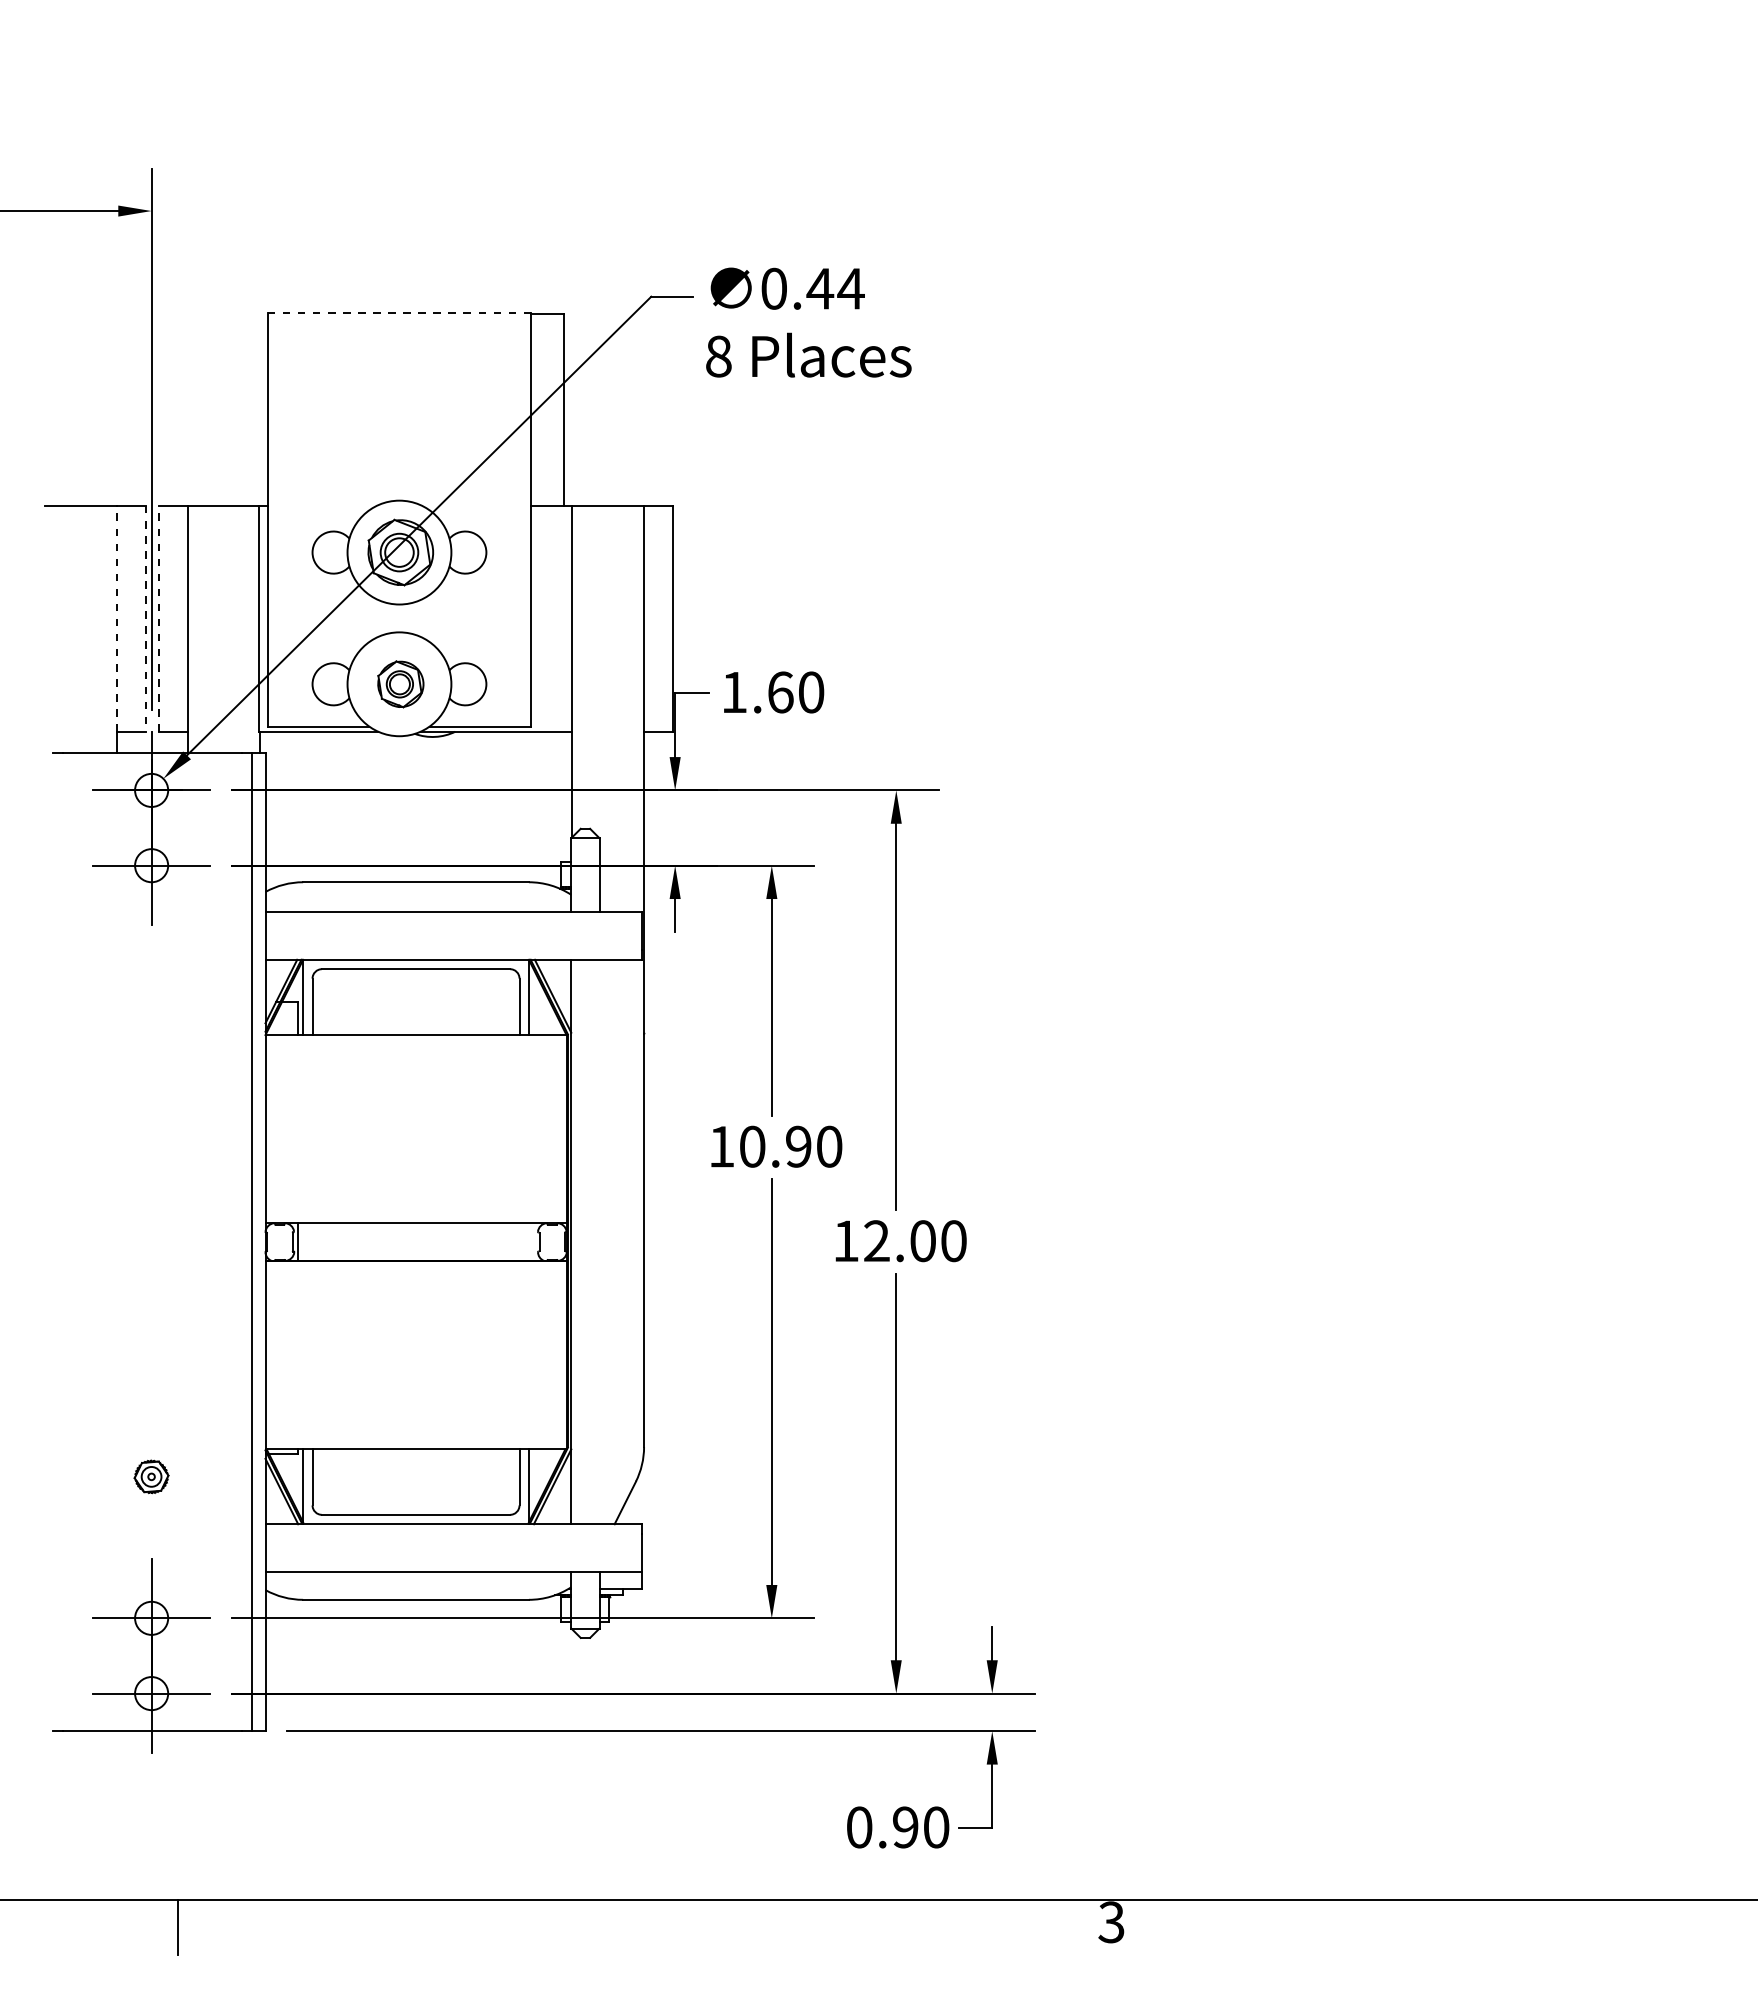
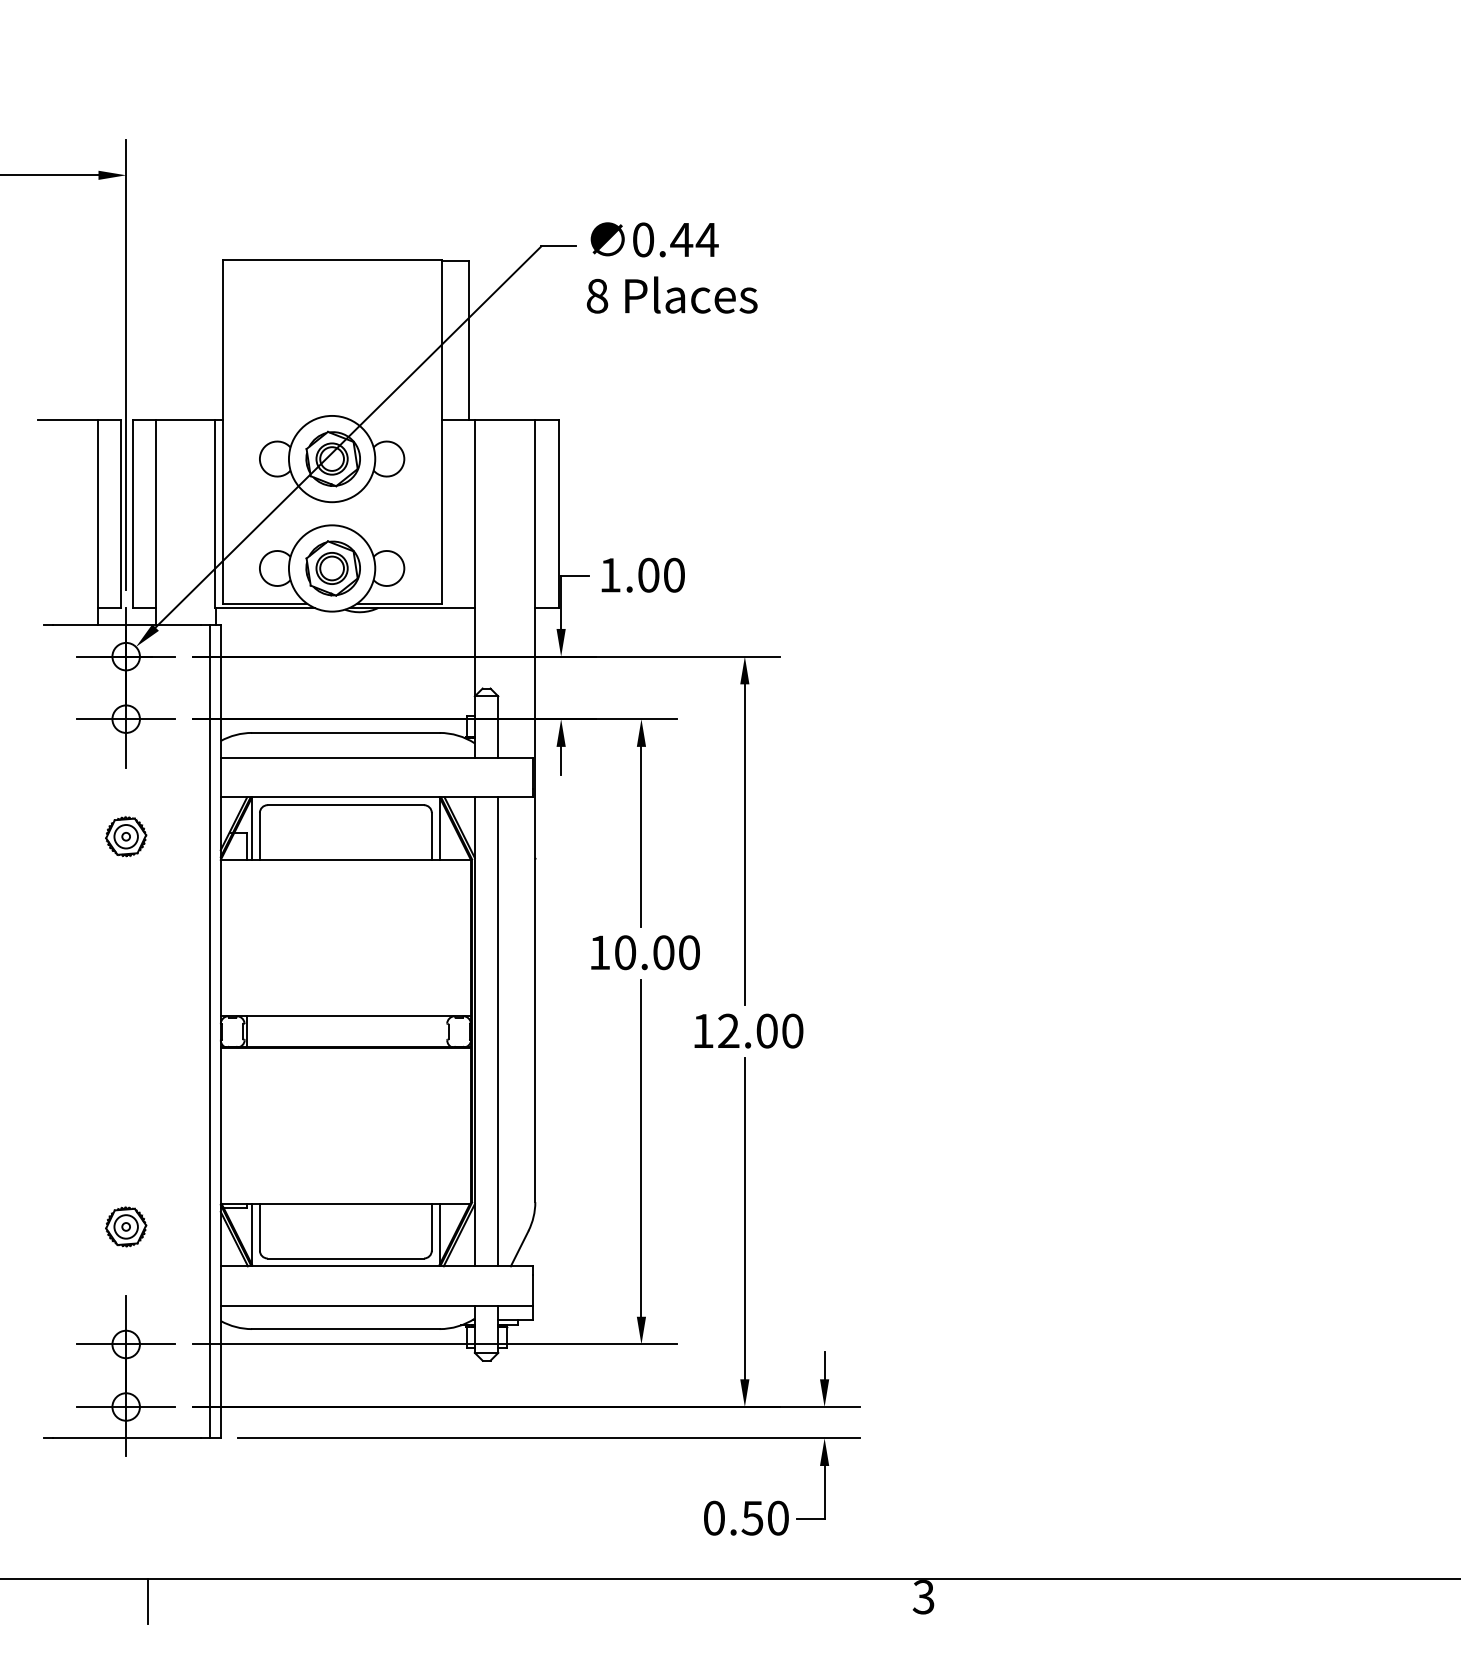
line: (399, 313) -> (332, 260), dashed -> solid
line: (117, 618) -> (97, 513), dashed -> solid
line: (145, 618) -> (121, 513), dashed -> solid
line: (159, 618) -> (132, 513), dashed -> solid
part: (400, 684) -> (332, 568), size x1.43
text: (780, 692) -> (648, 575), 1.60 -> 1.00
part: (151, 1006) -> (126, 836), added
text: (798, 1146) -> (663, 952), 10.90 -> 10.00
line: (599, 1241) -> (498, 1031), added
part: (151, 1476) -> (126, 1226), size x1.43
text: (905, 1827) -> (752, 1518), 0.90 -> 0.50

